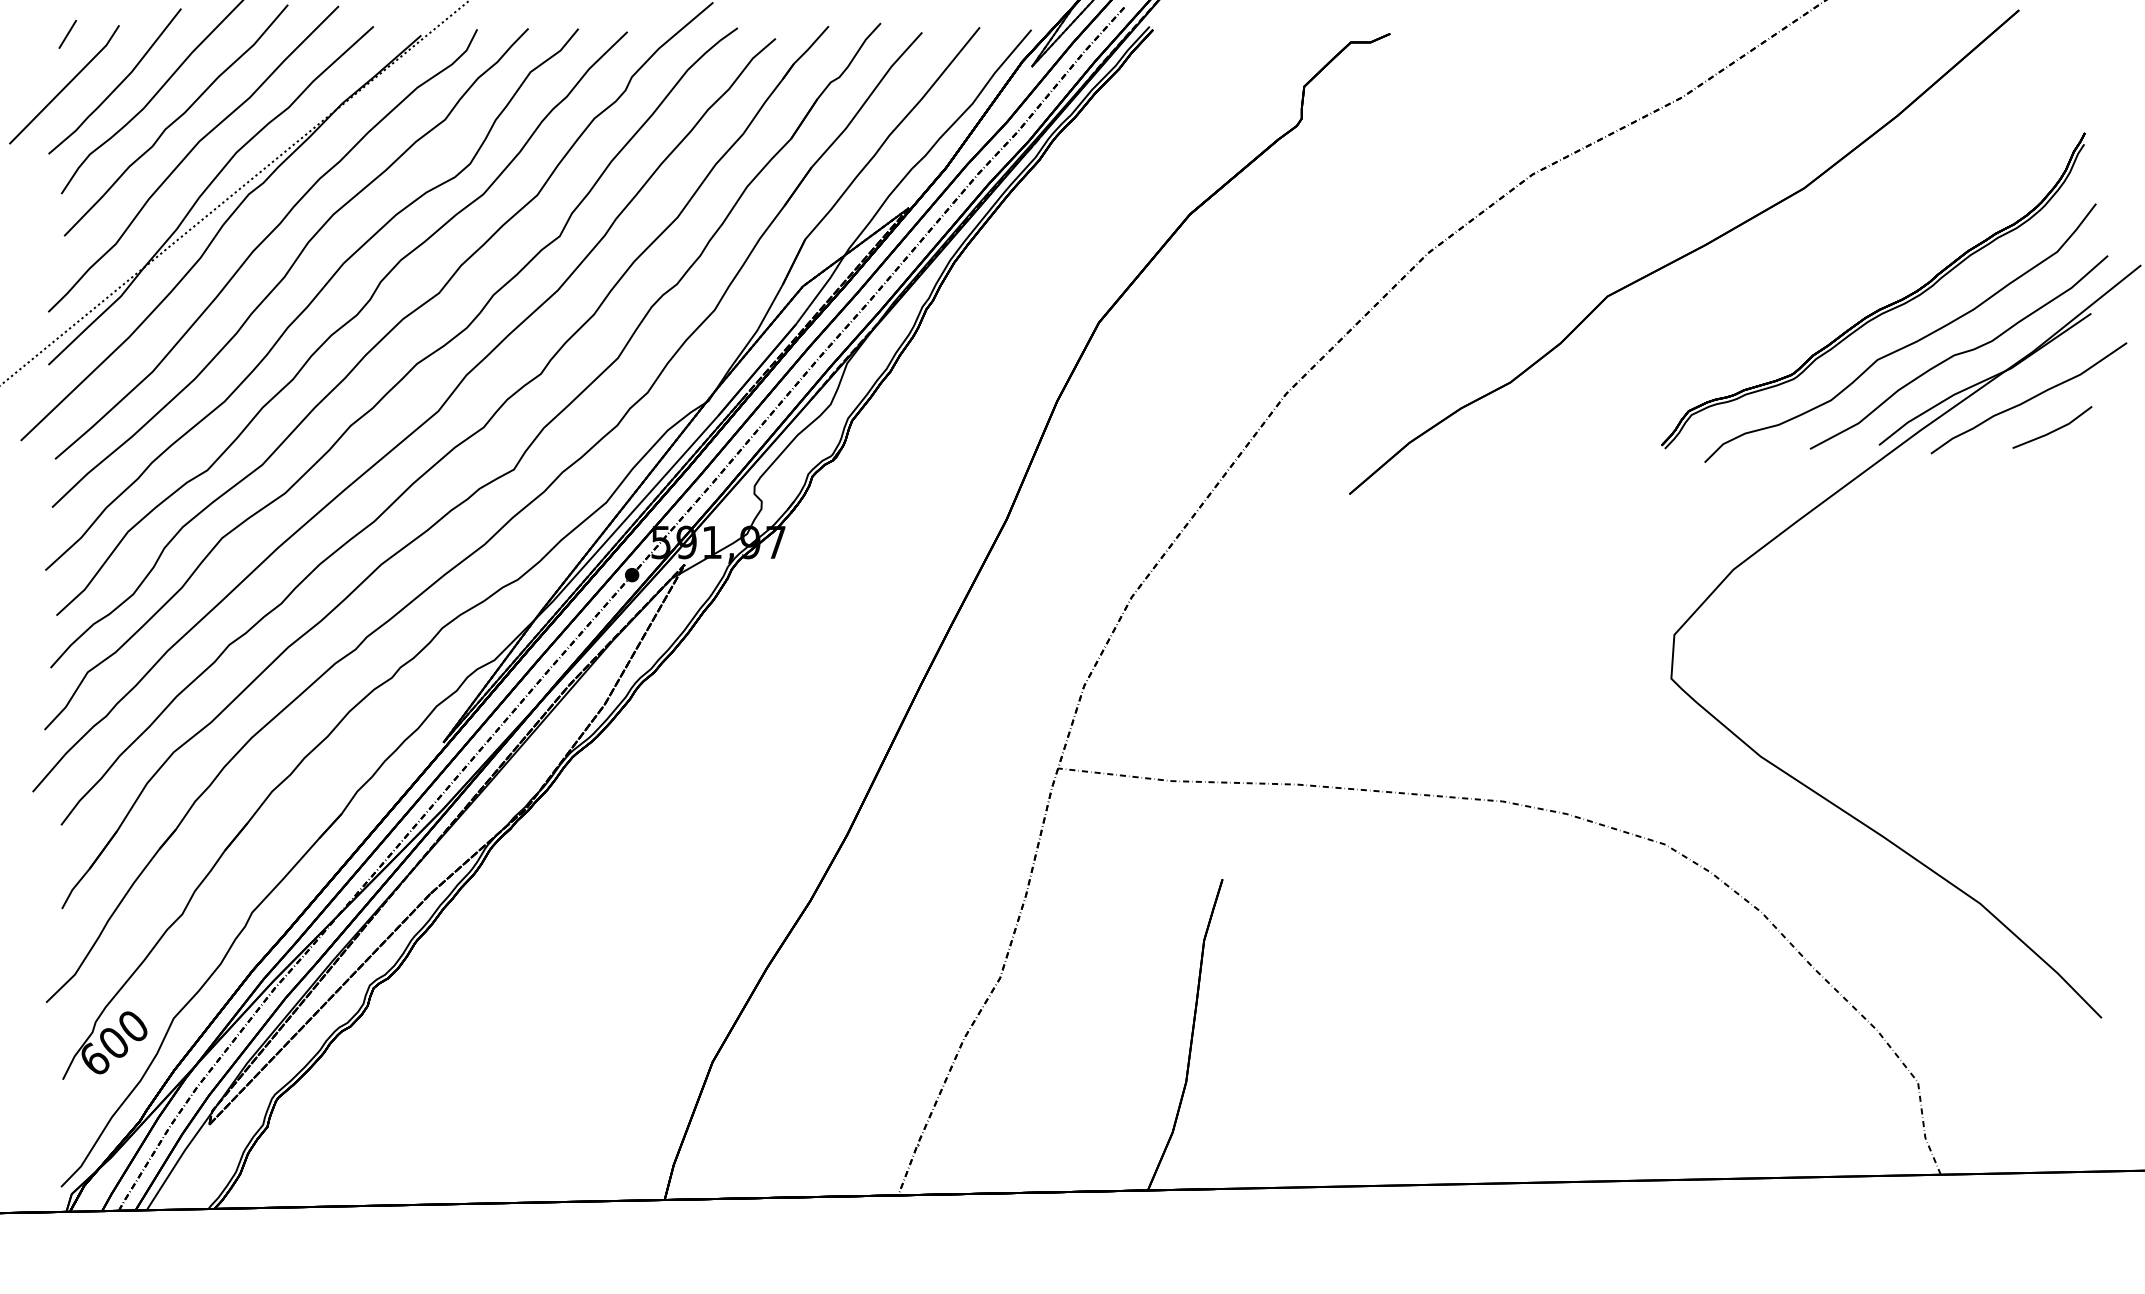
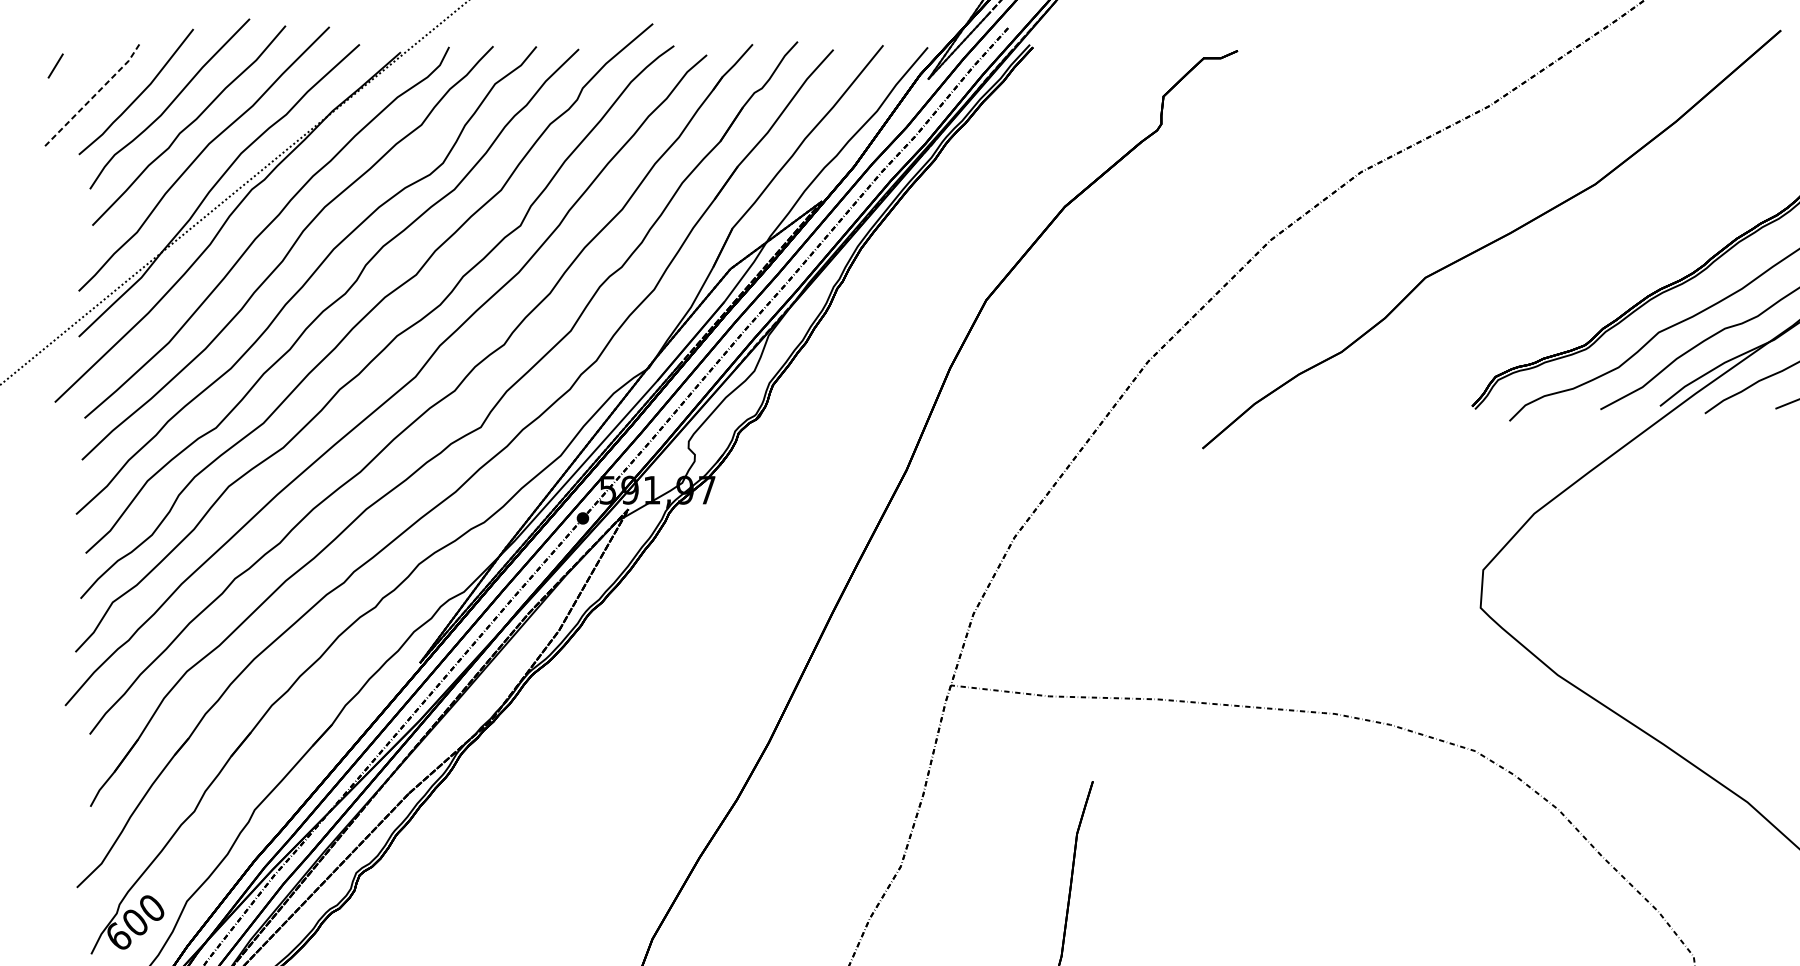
line: (67, 33) -> (55, 65), moved
line: (67, 85) -> (95, 95), solid -> dashed

